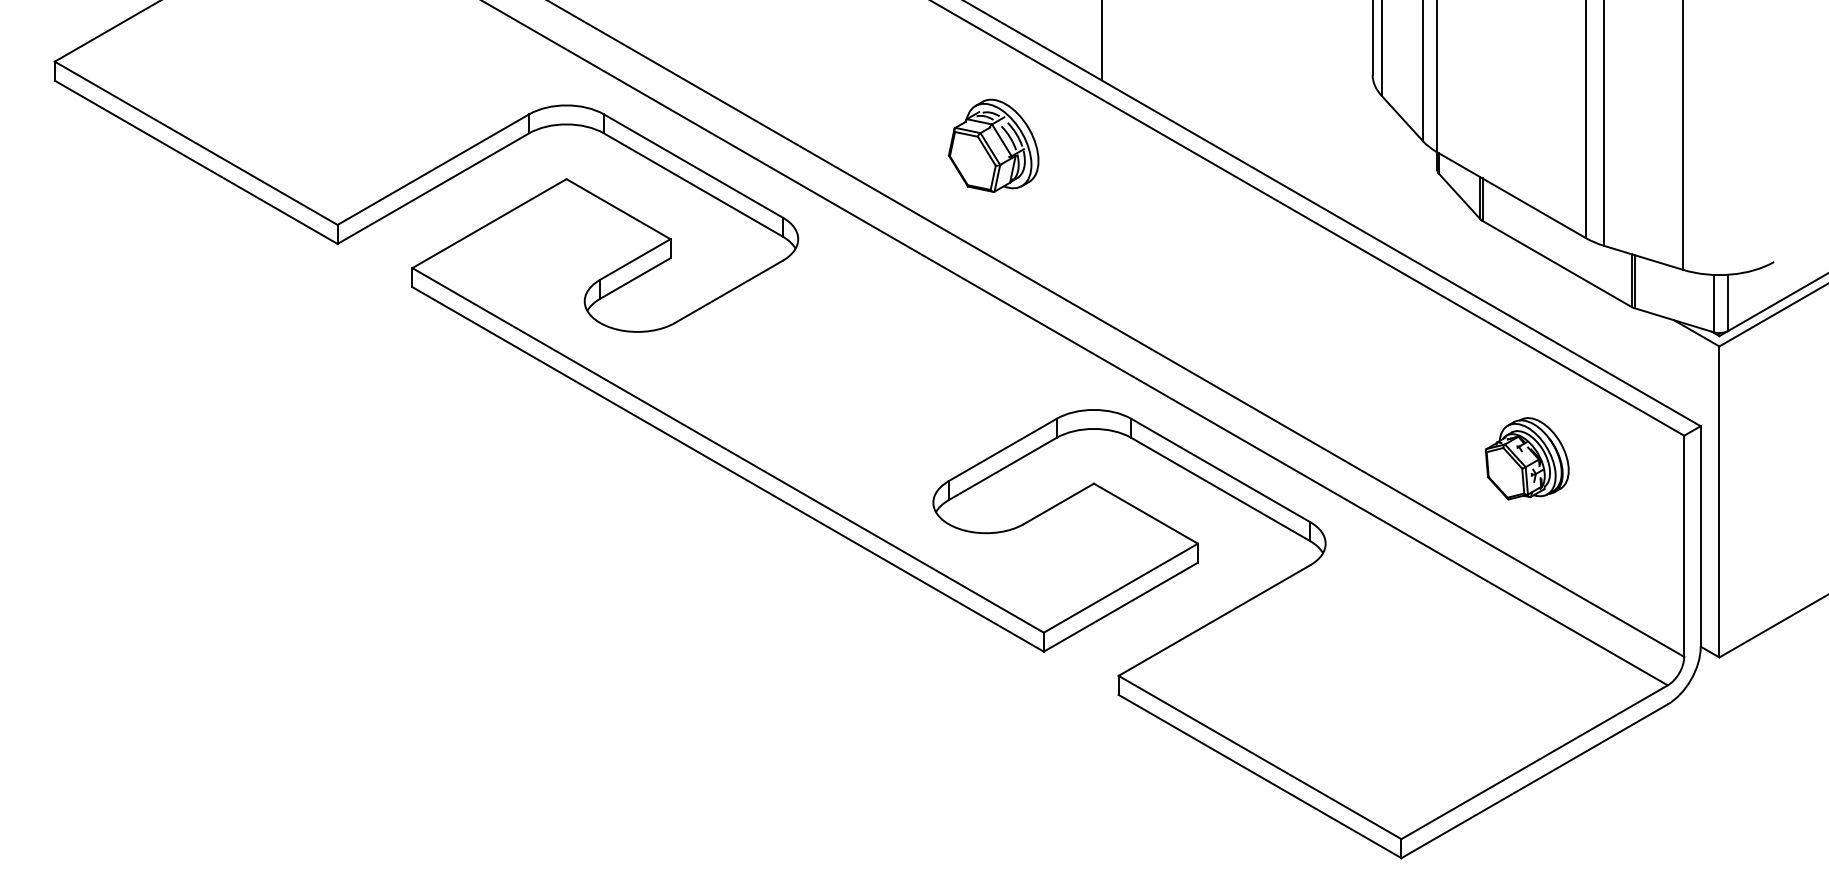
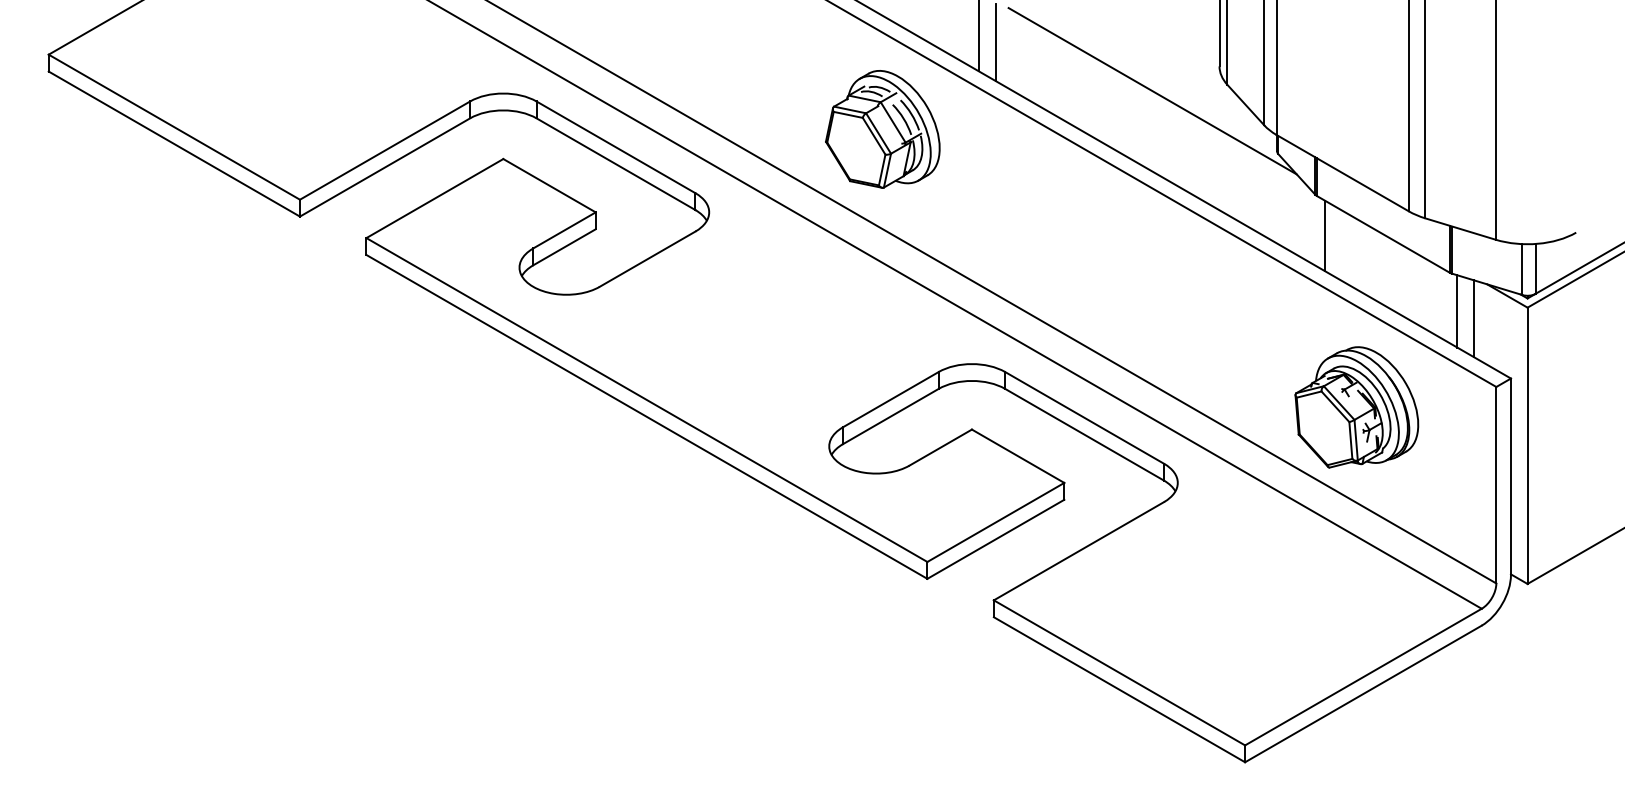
line: (1120, 47) -> (995, 42), added
line: (1297, 103) -> (1152, 91), added
part: (993, 145) -> (882, 129), size x1.43
line: (1491, 265) -> (1325, 235), added
line: (1640, 350) -> (1457, 311), added
line: (1659, 358) -> (1474, 318), added
part: (1526, 458) -> (1356, 407), size x1.67

